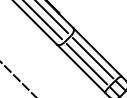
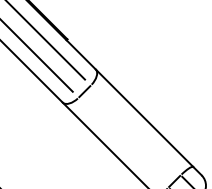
line: (92, 57) -> (134, 128), removed
line: (86, 64) -> (122, 142), removed

